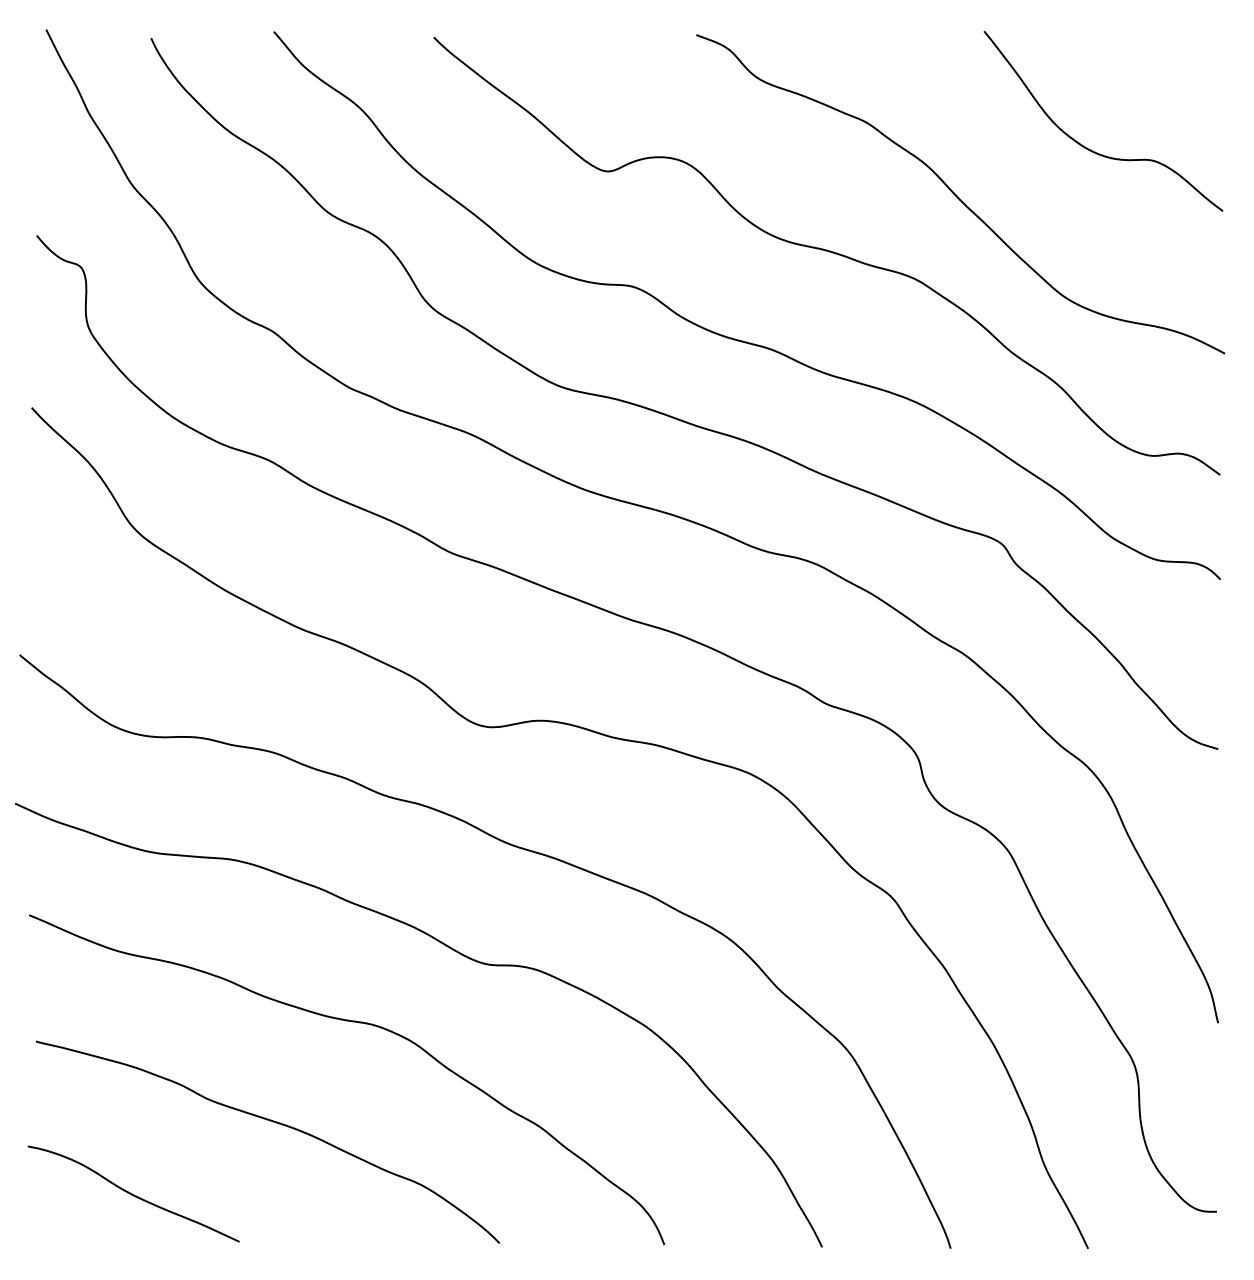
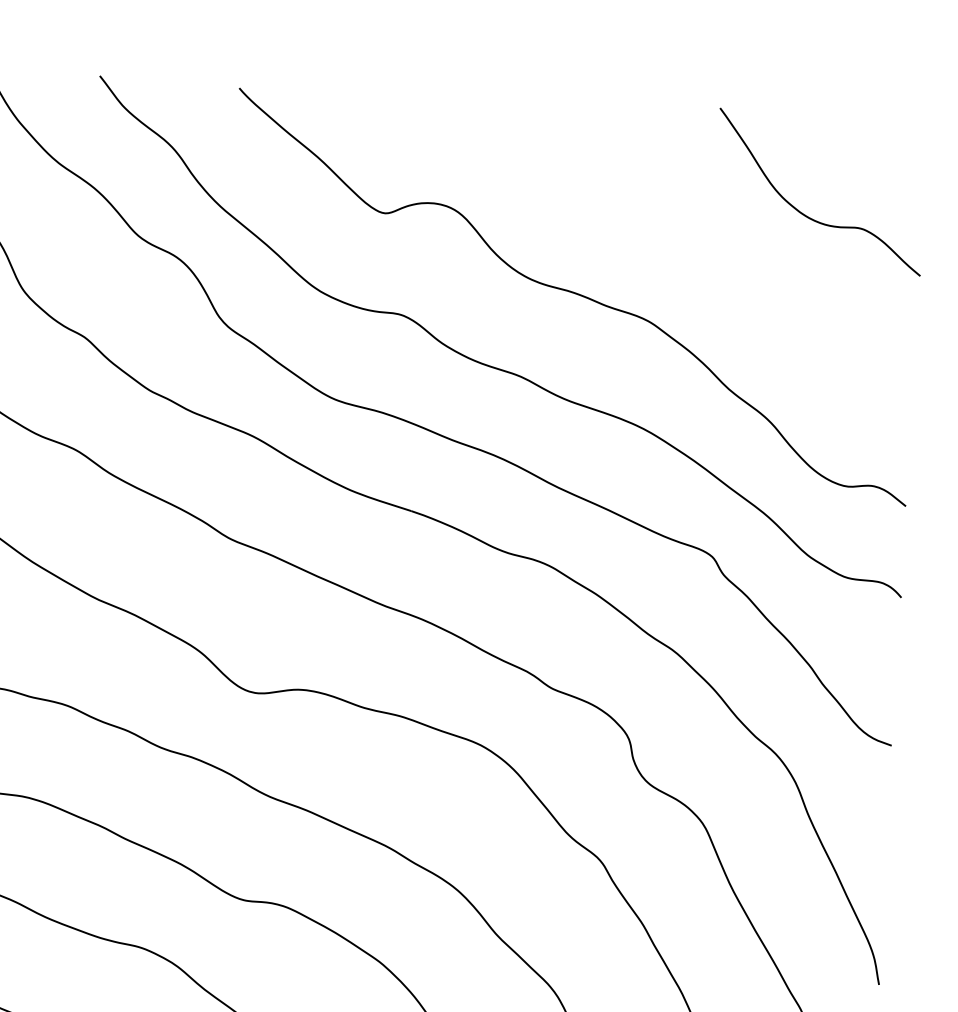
curve: (958, 196) -> (690, 251), removed

